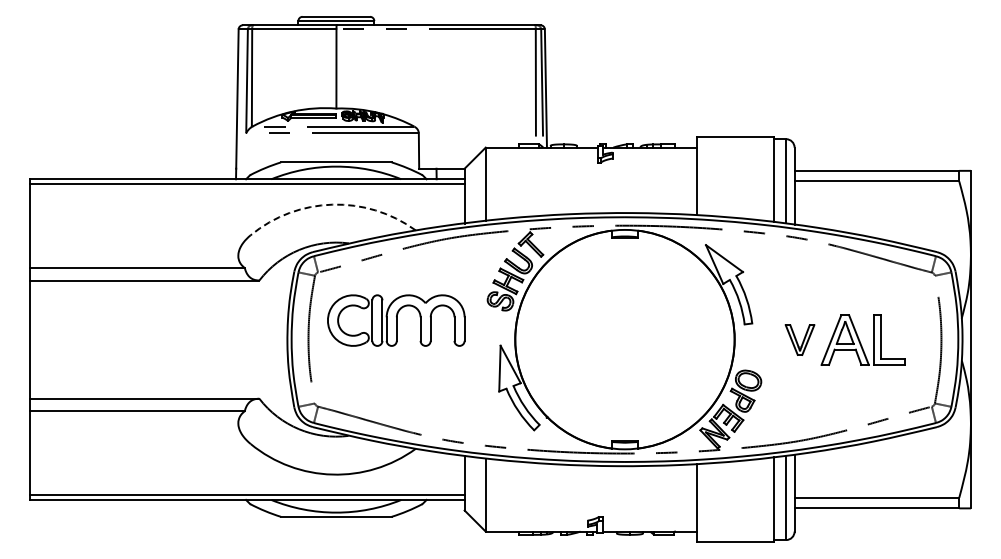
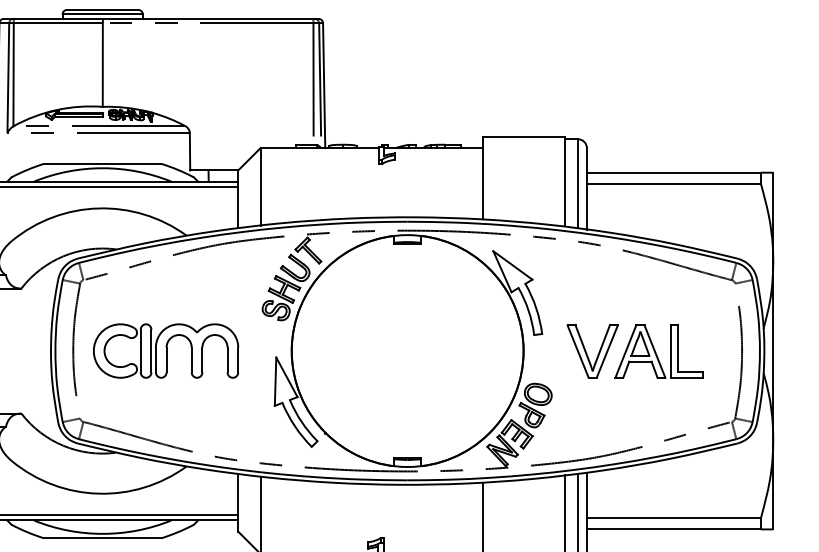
arc: (332, 204) -> (98, 208), dashed -> solid
part: (396, 320) -> (166, 350), moved
part: (799, 339) -> (592, 350), size x1.67

